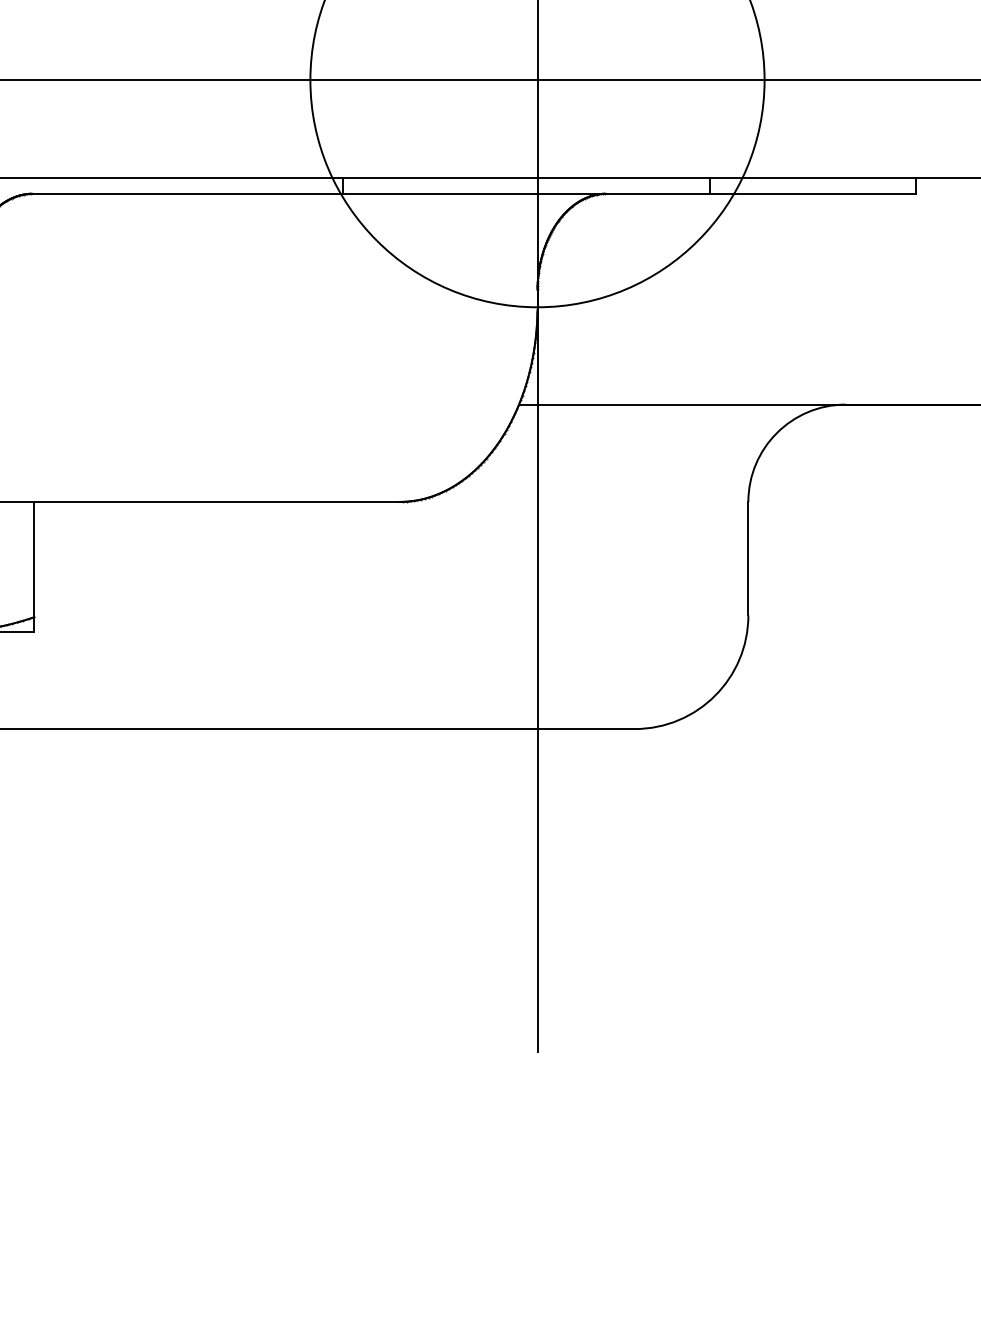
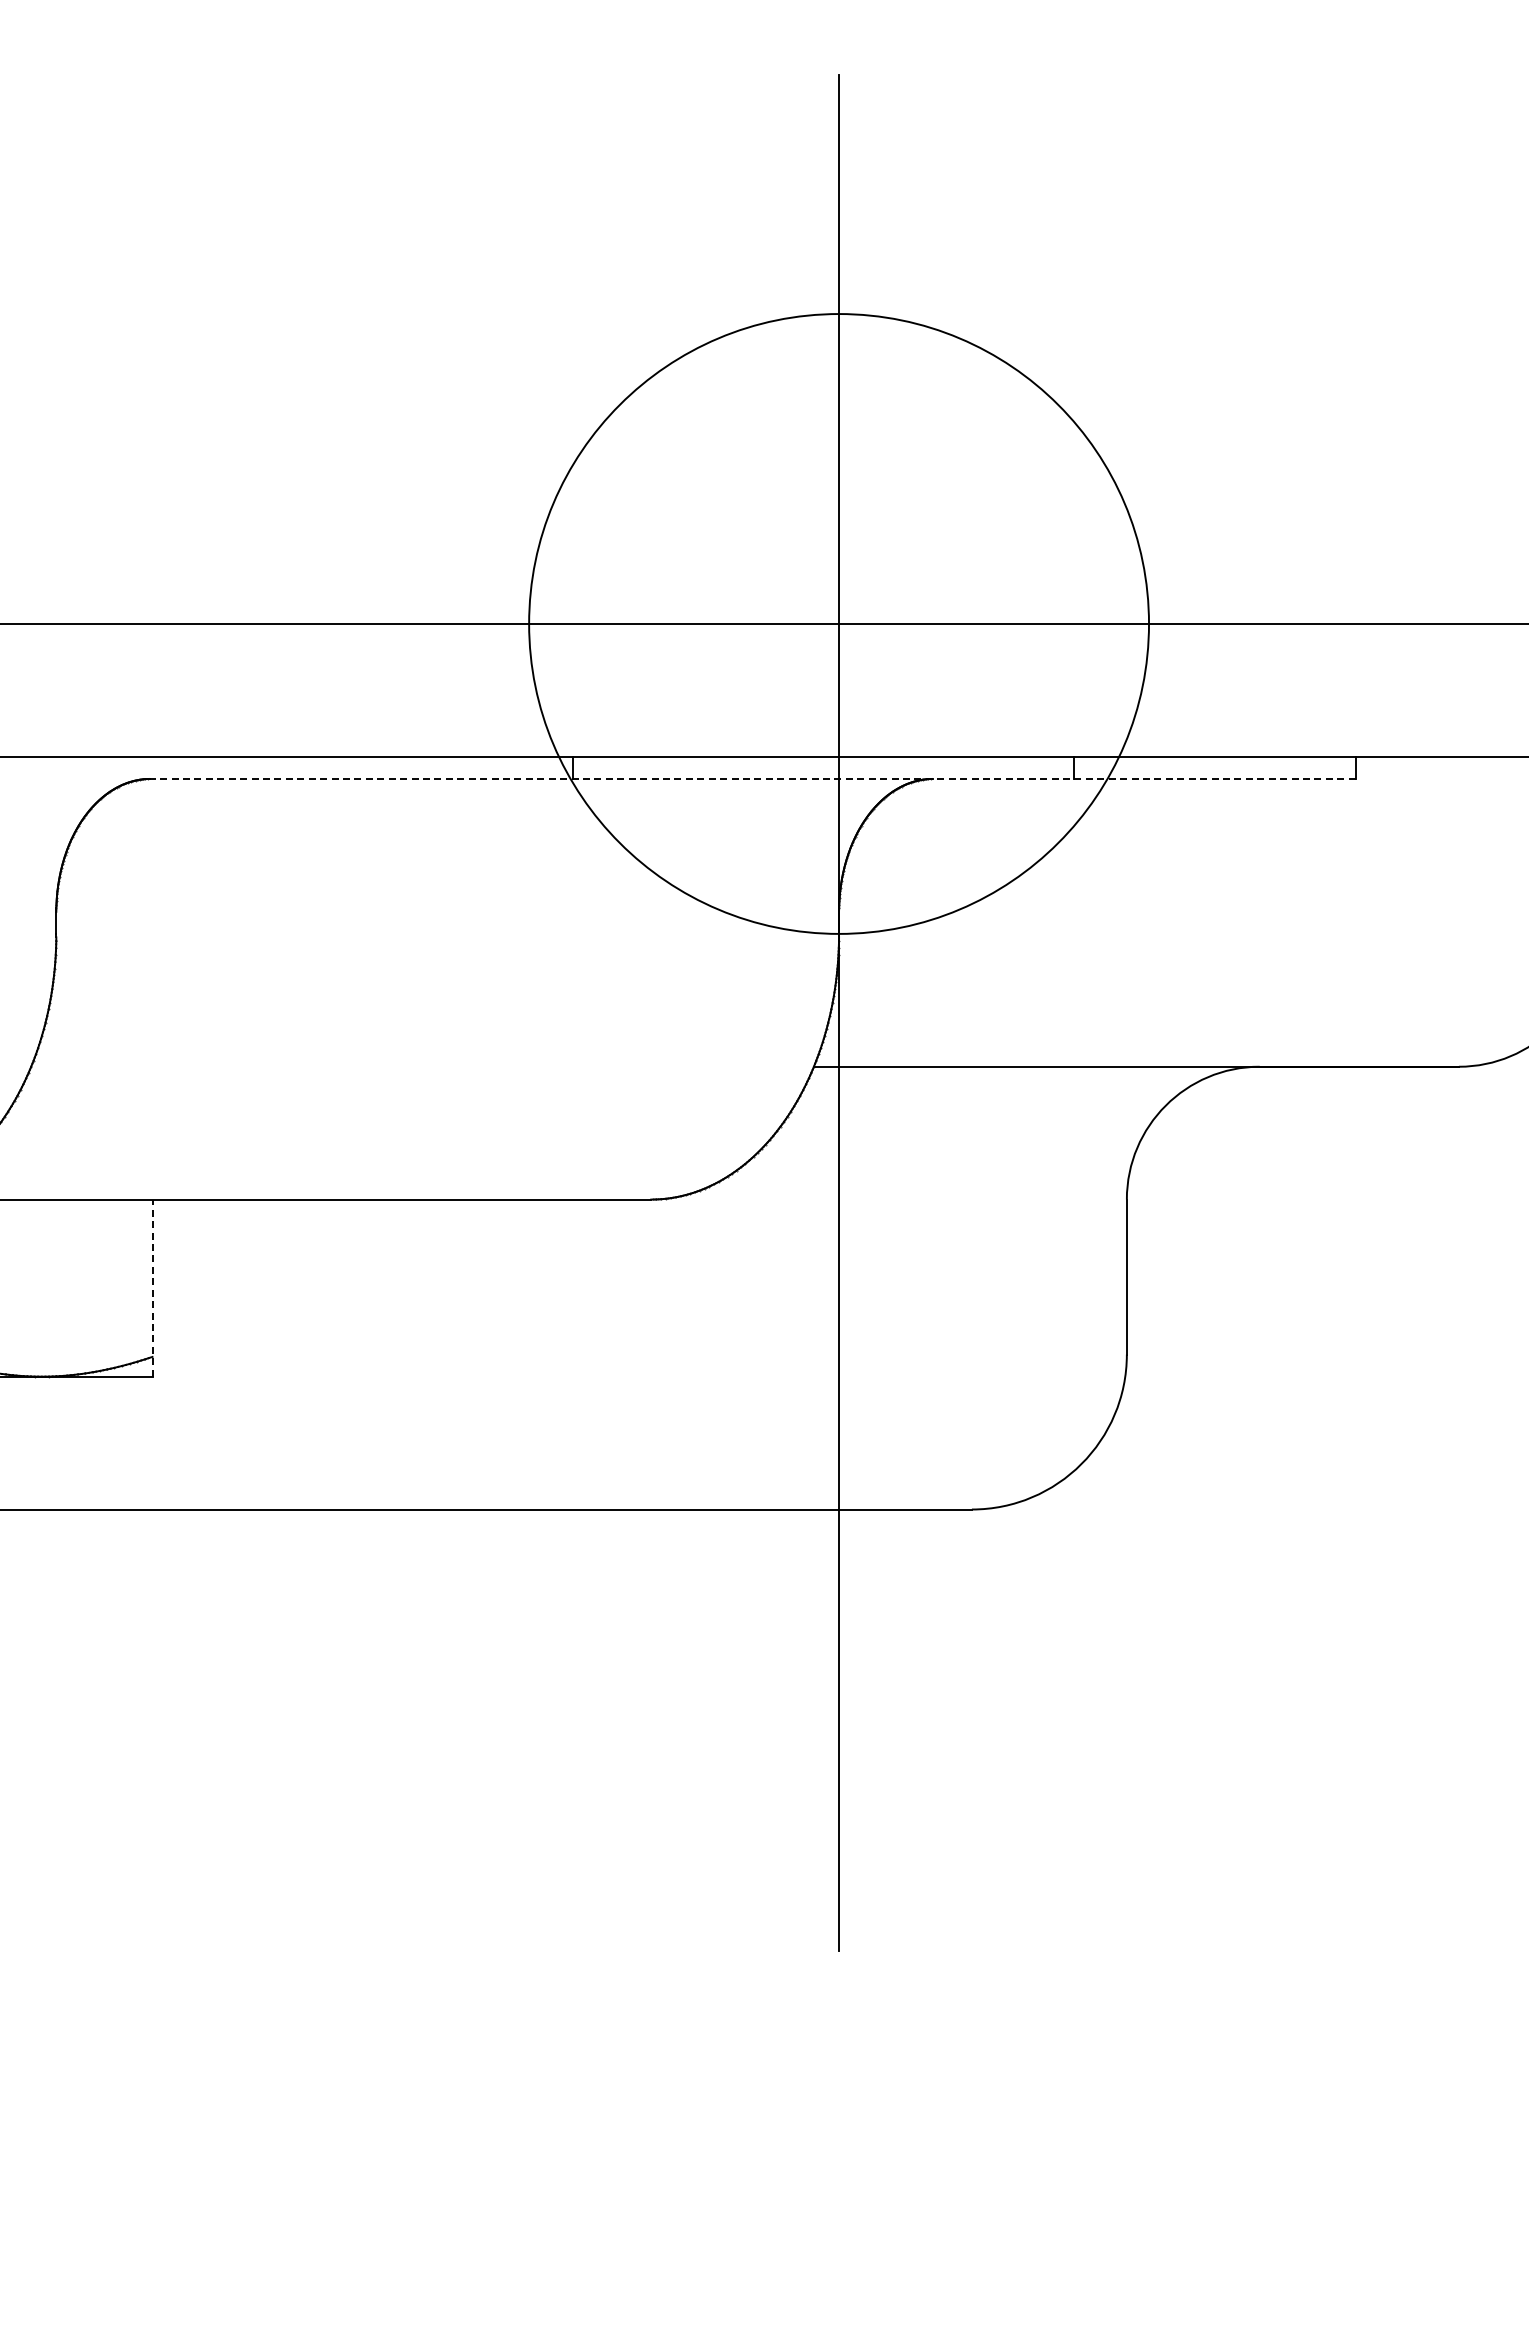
line: (474, 193) -> (752, 778), solid -> dashed
line: (34, 567) -> (152, 1288), solid -> dashed

